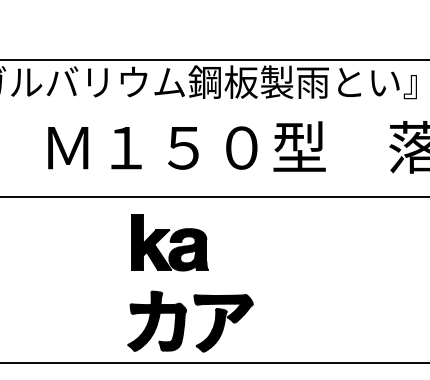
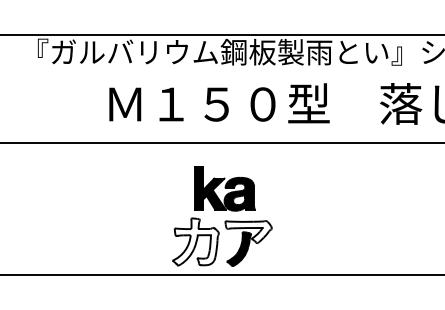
part: (169, 242) -> (224, 188), moved
fill: (223, 309) -> (248, 232), removed
fill: (156, 320) -> (195, 241), removed

